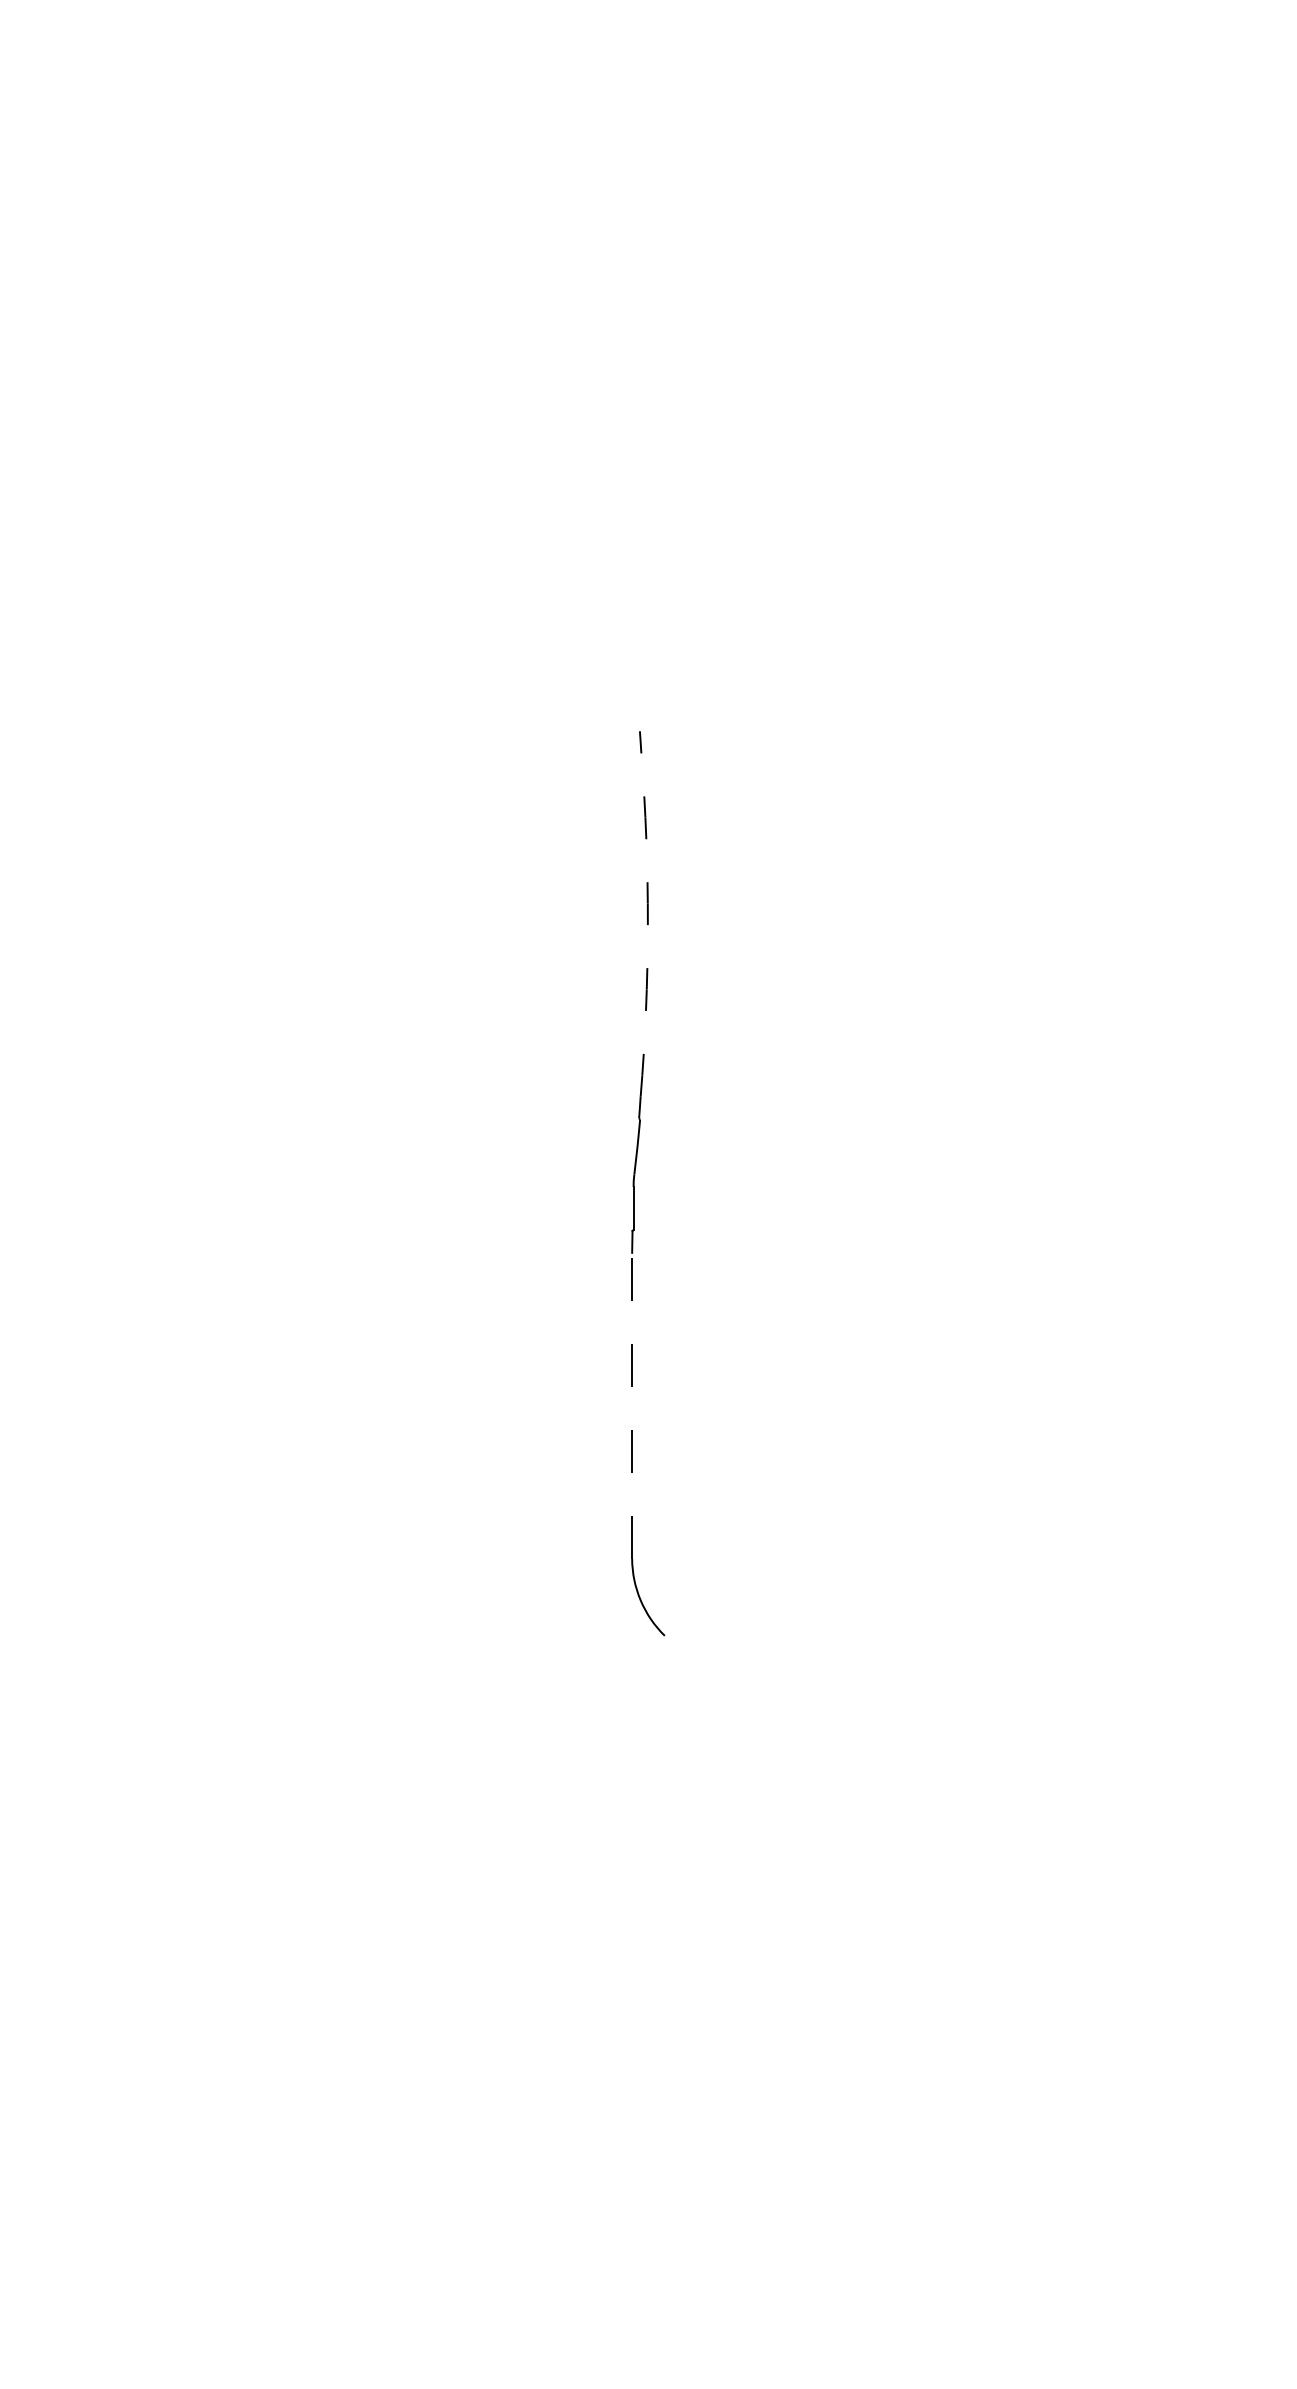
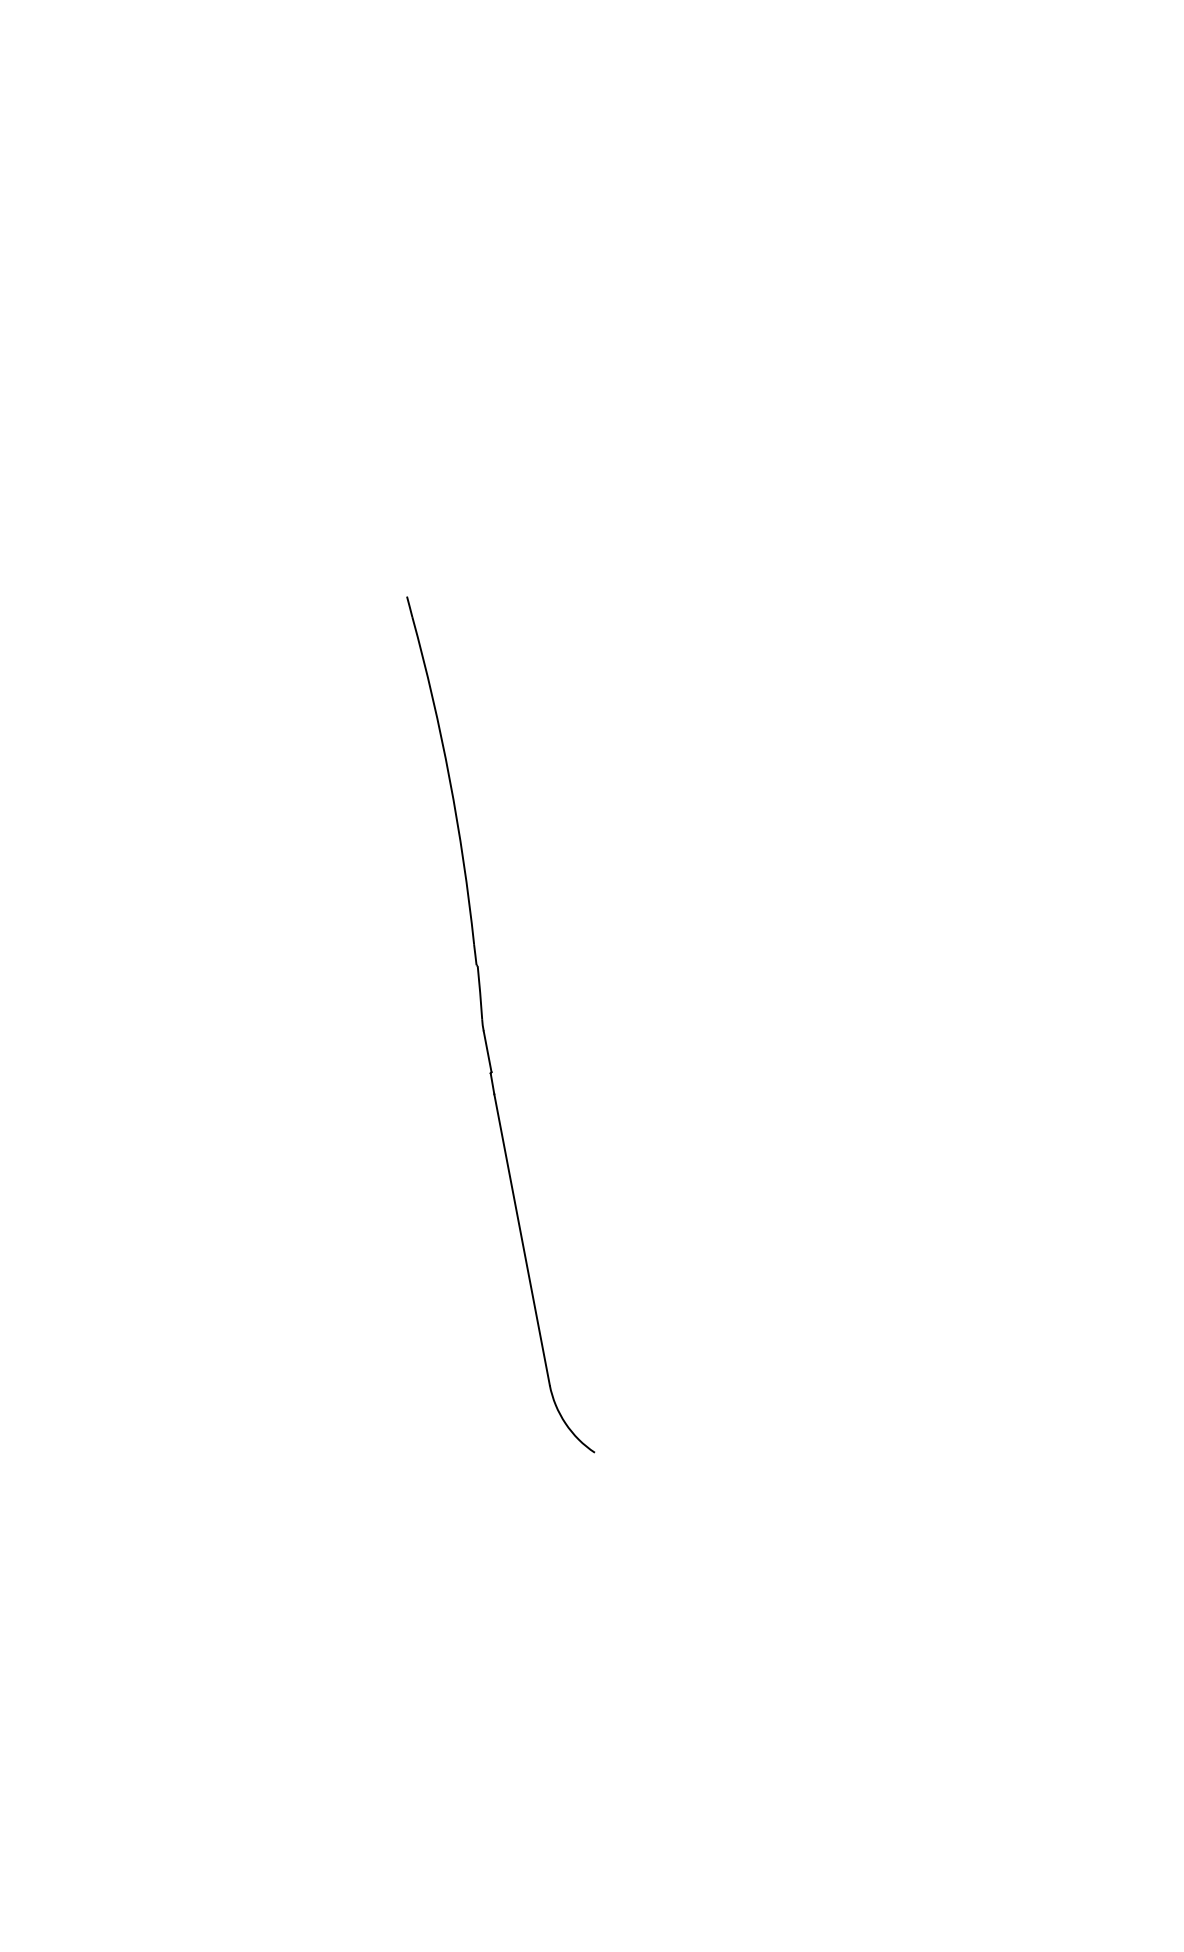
arc: (647, 924) -> (449, 779), dashed -> solid
line: (632, 1405) -> (522, 1239), dashed -> solid

